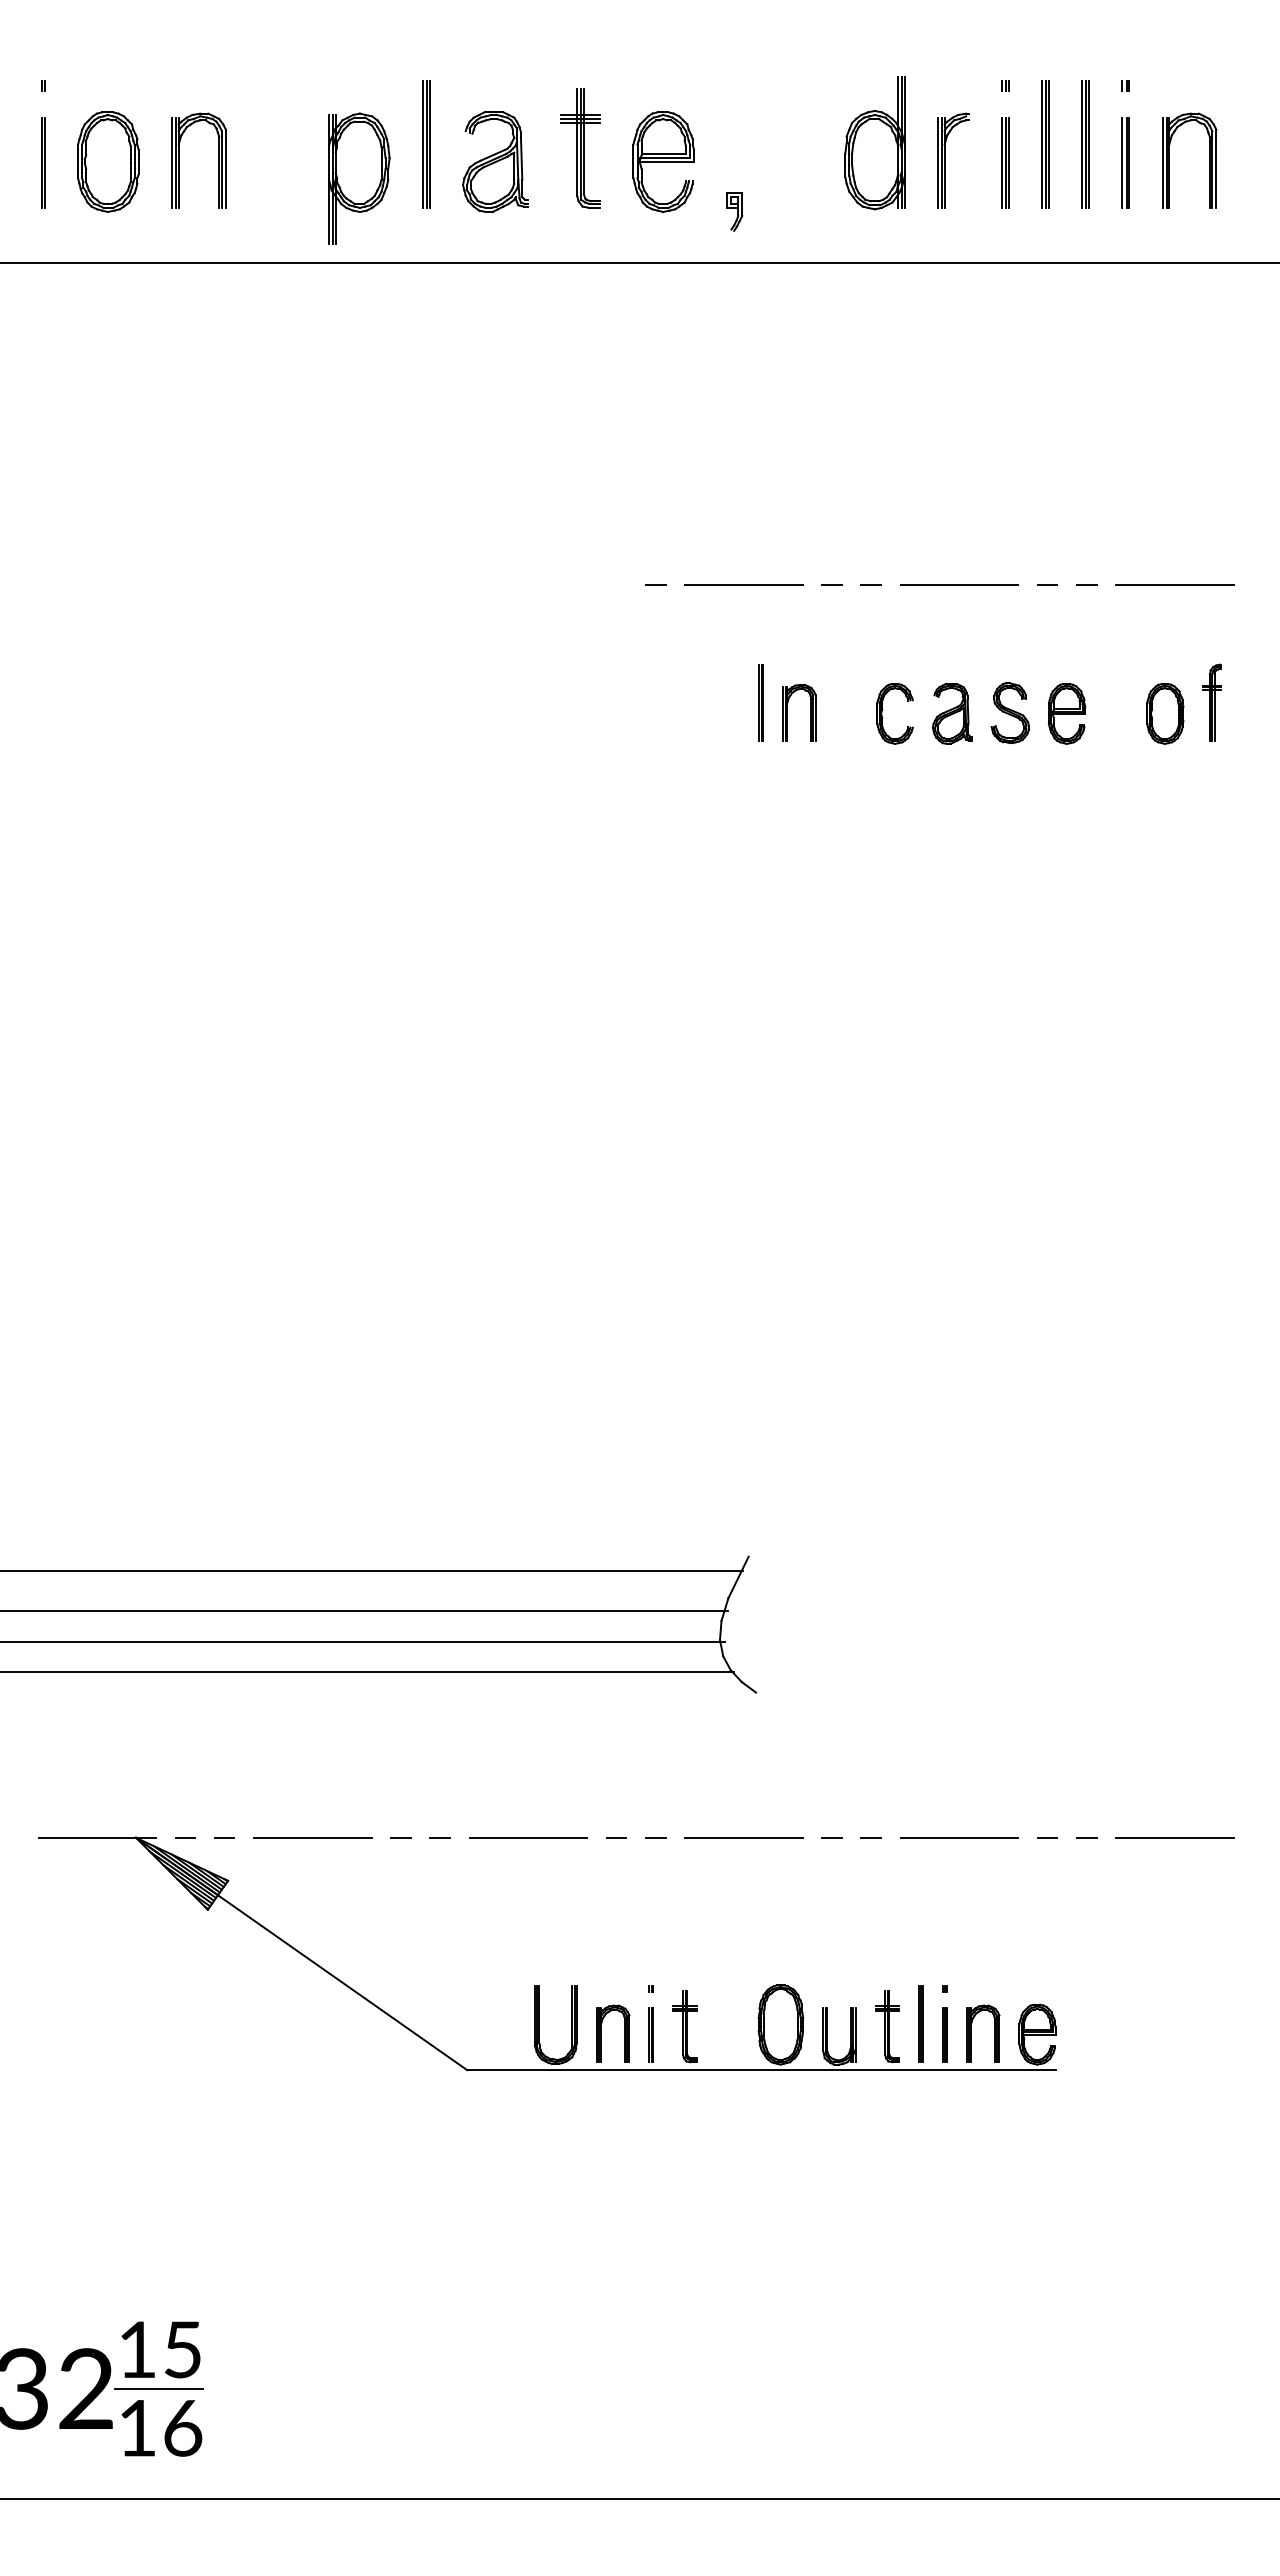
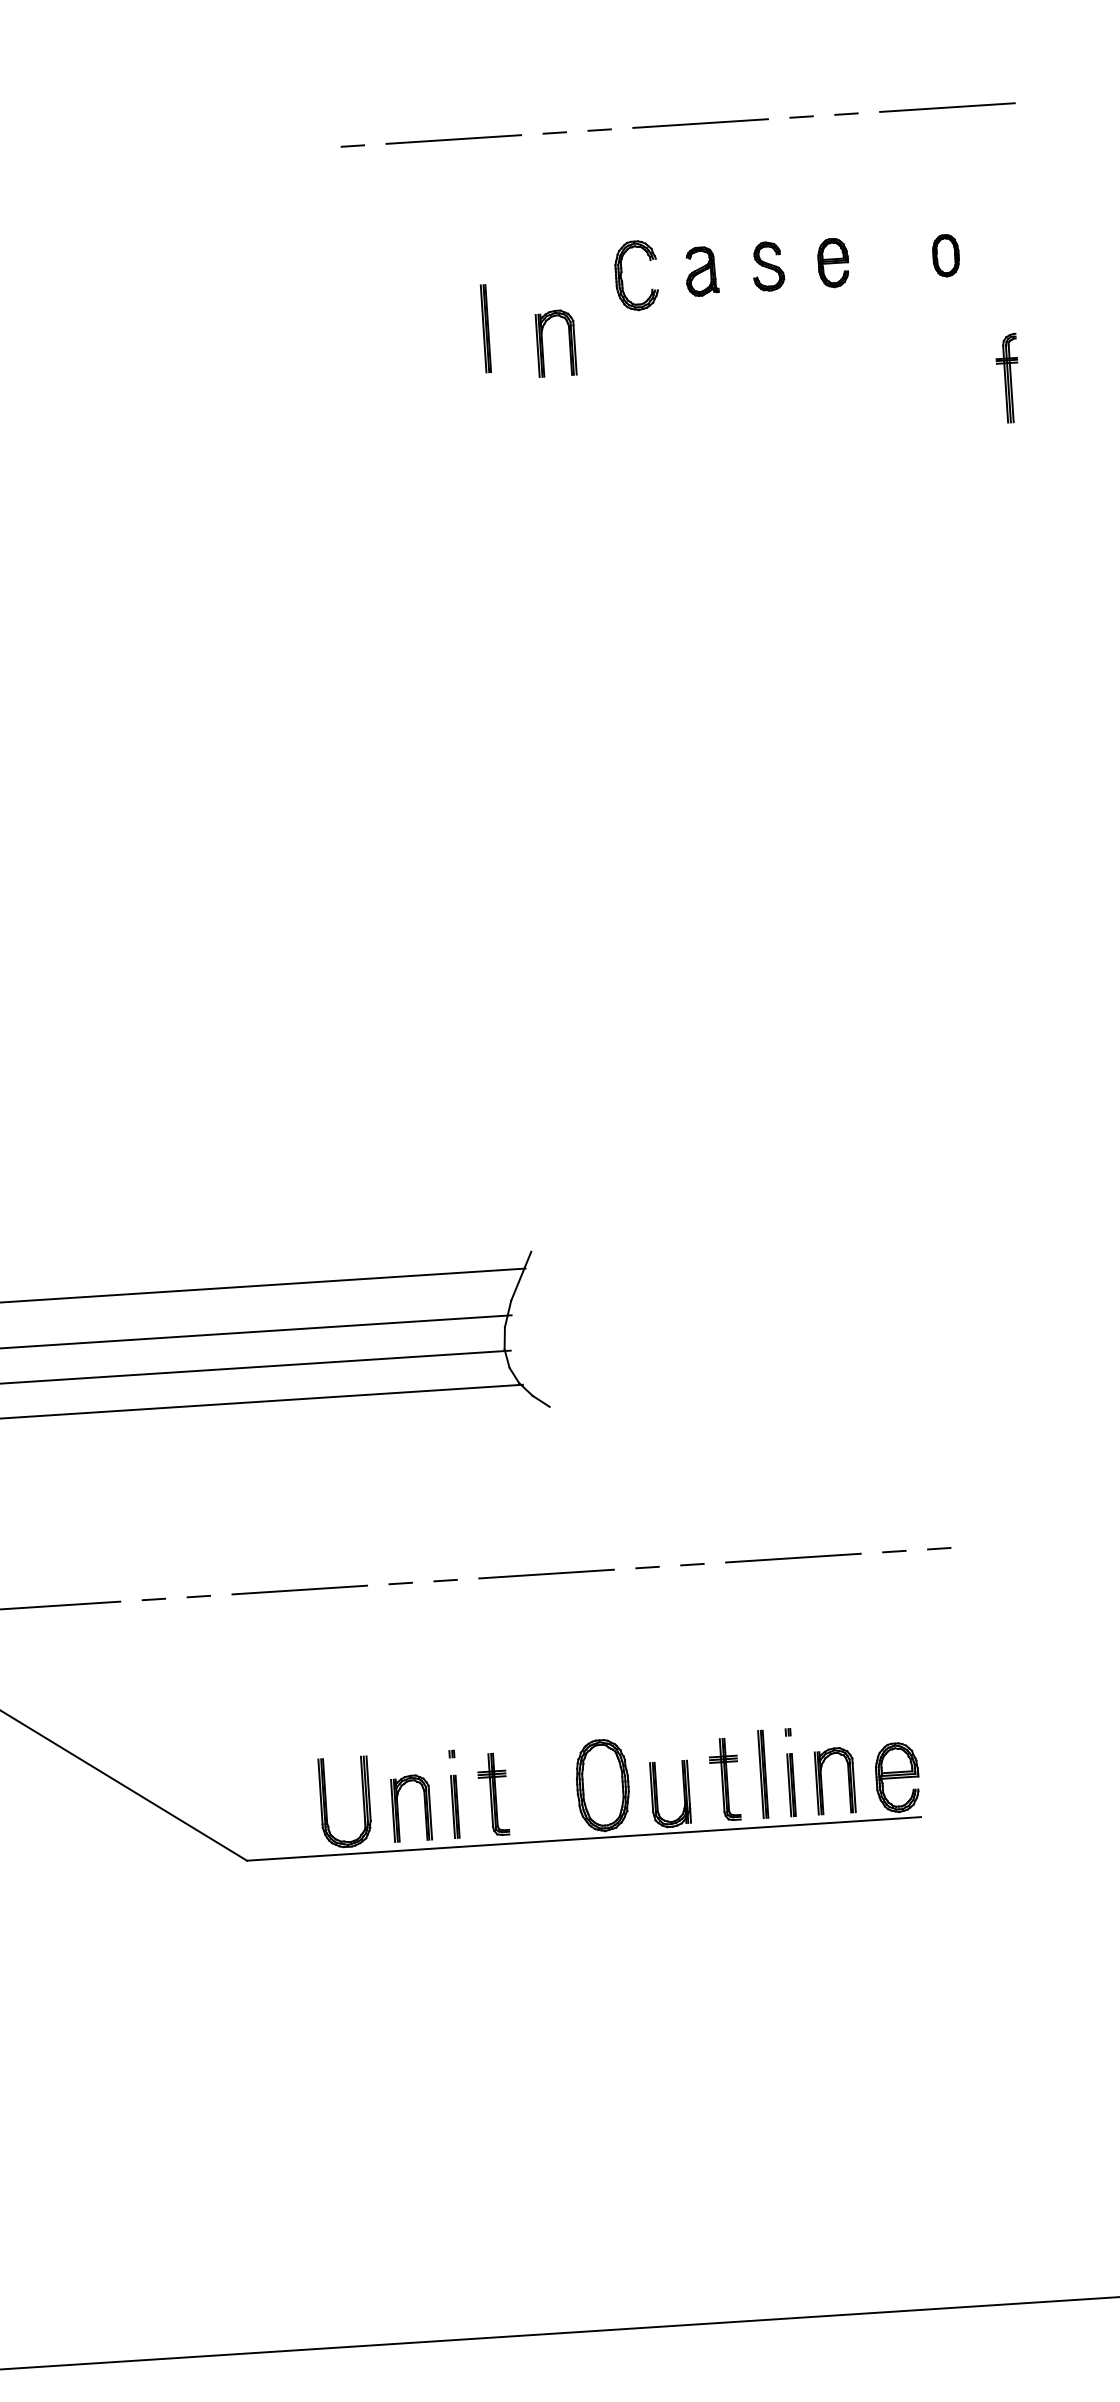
part: (760, 702) -> (485, 327), moved
part: (1211, 702) -> (1007, 377), moved
part: (810, 712) -> (568, 341), moved
part: (951, 713) -> (701, 271), size x0.7
part: (1009, 713) -> (767, 266), size x0.7
part: (1066, 713) -> (832, 262), size x0.7
part: (1165, 713) -> (946, 255), size x0.6
line: (1174, 1837) -> (1039, 1541), removed

